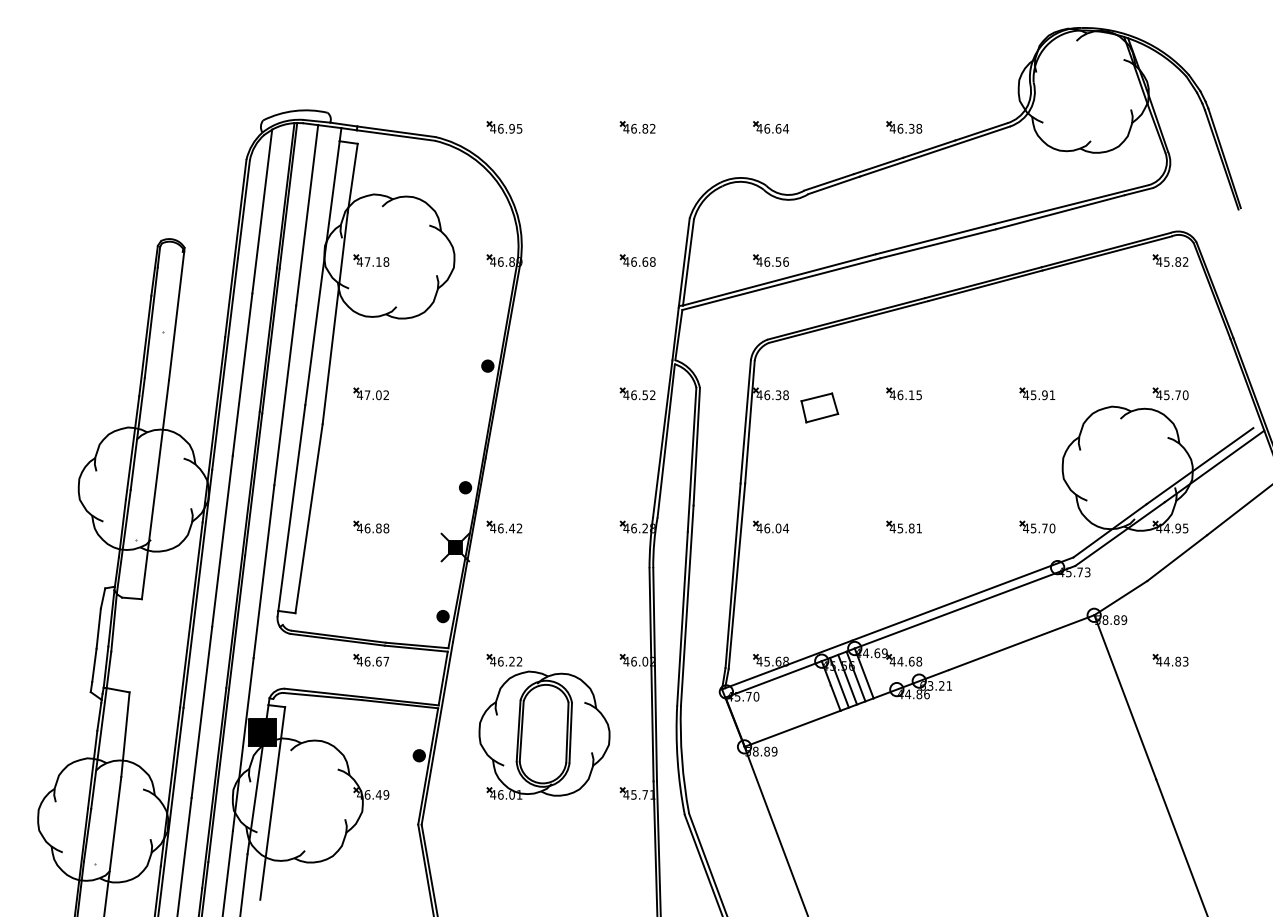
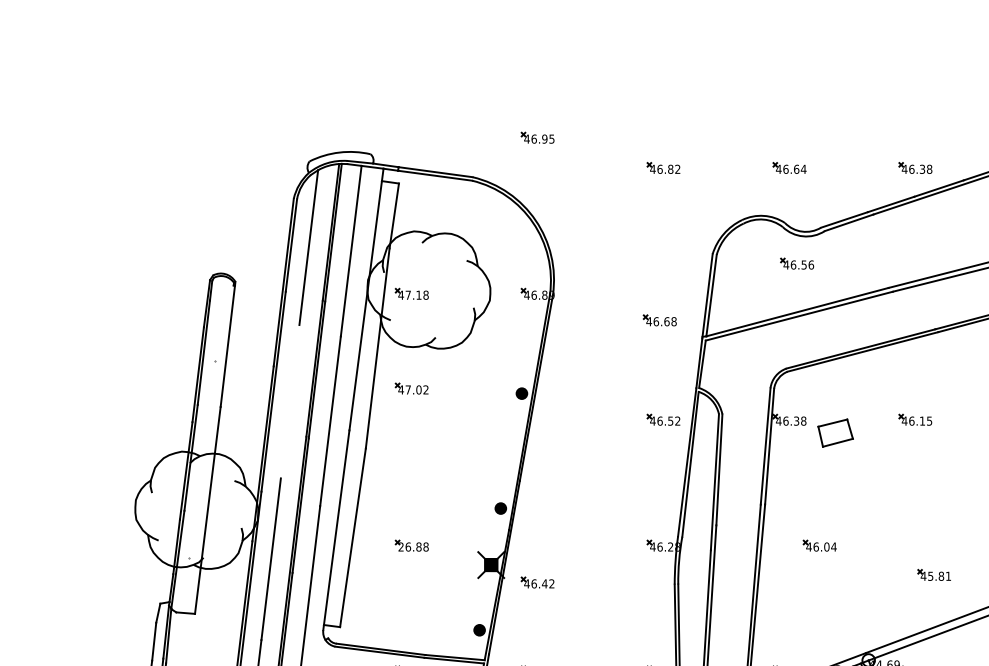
part: (504, 127) -> (537, 137), moved
part: (637, 260) -> (659, 320), moved
part: (770, 260) -> (796, 263), moved
line: (242, 374) -> (290, 401), removed
part: (370, 393) -> (411, 388), moved
part: (504, 526) -> (537, 582), moved
part: (771, 526) -> (820, 545), moved
part: (903, 526) -> (933, 574), moved
text: (360, 528) -> (401, 547), 46.88 -> 26.88

